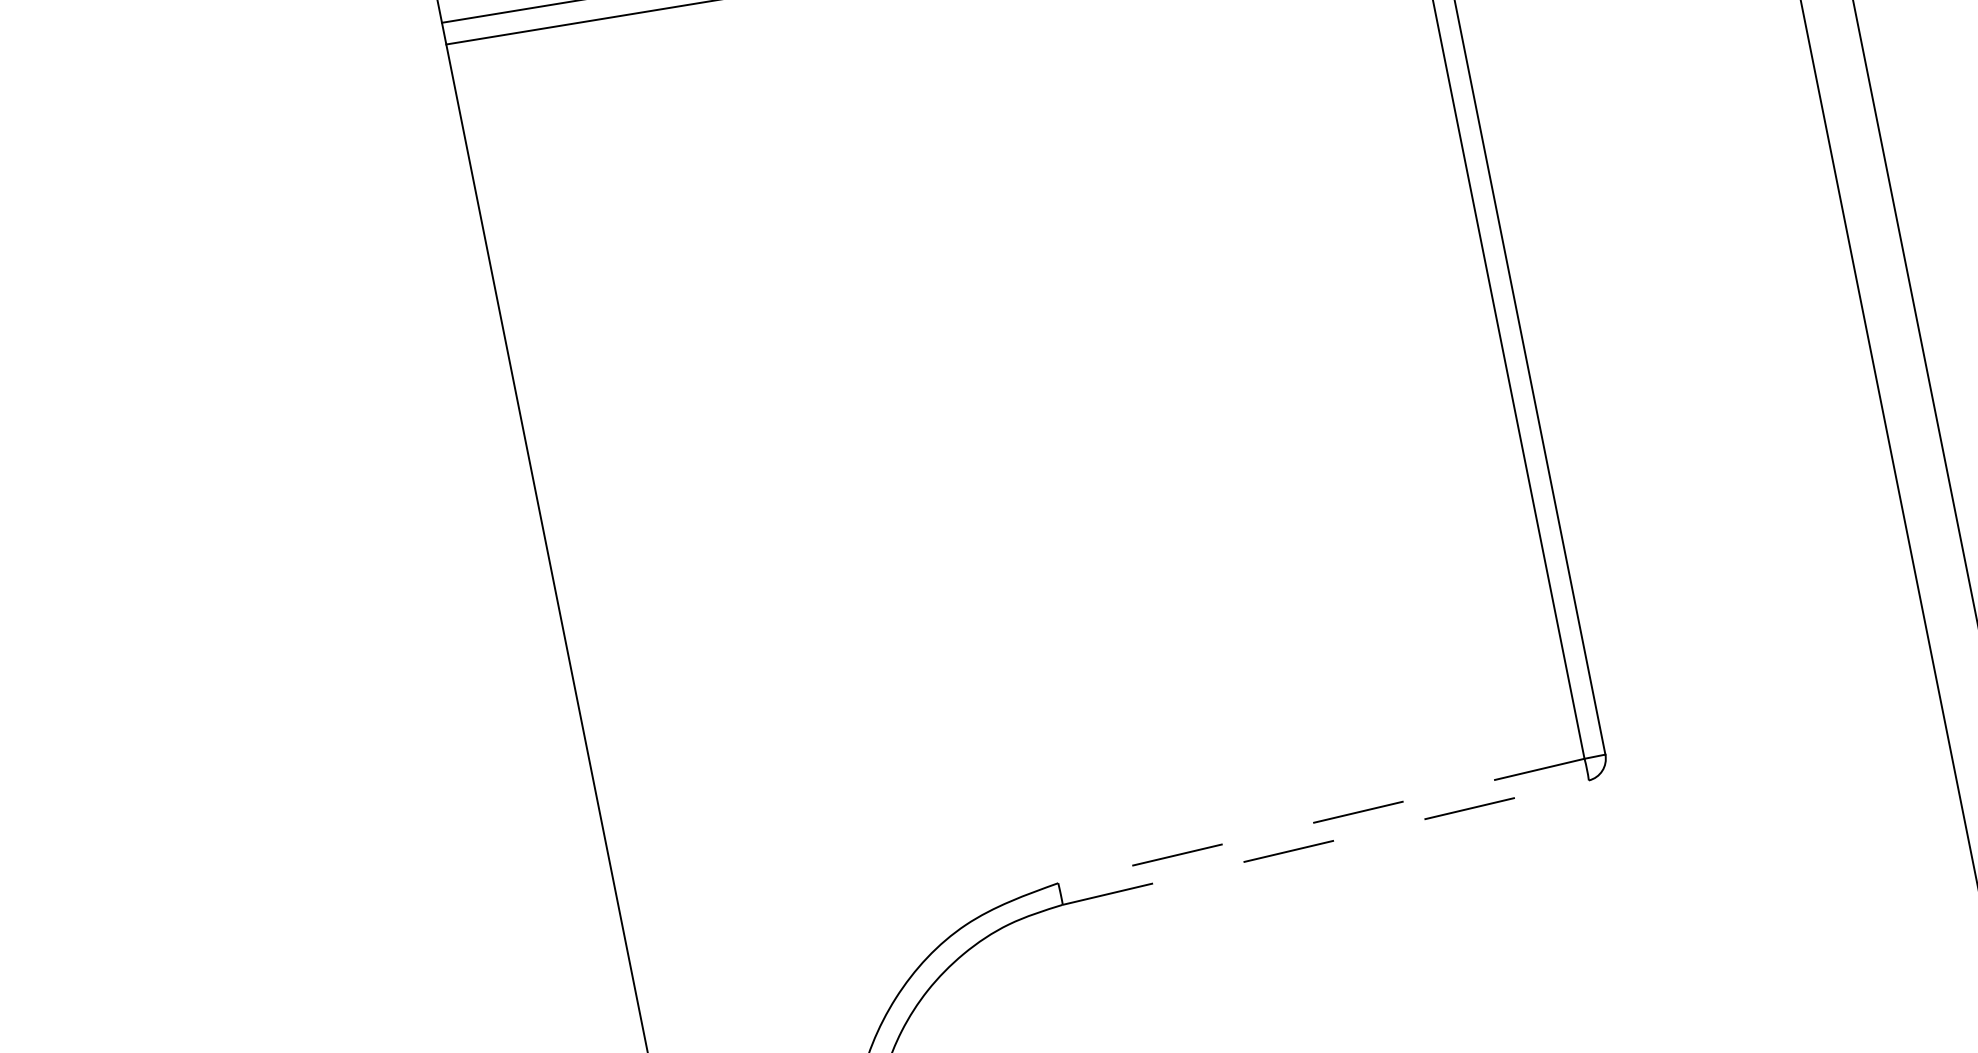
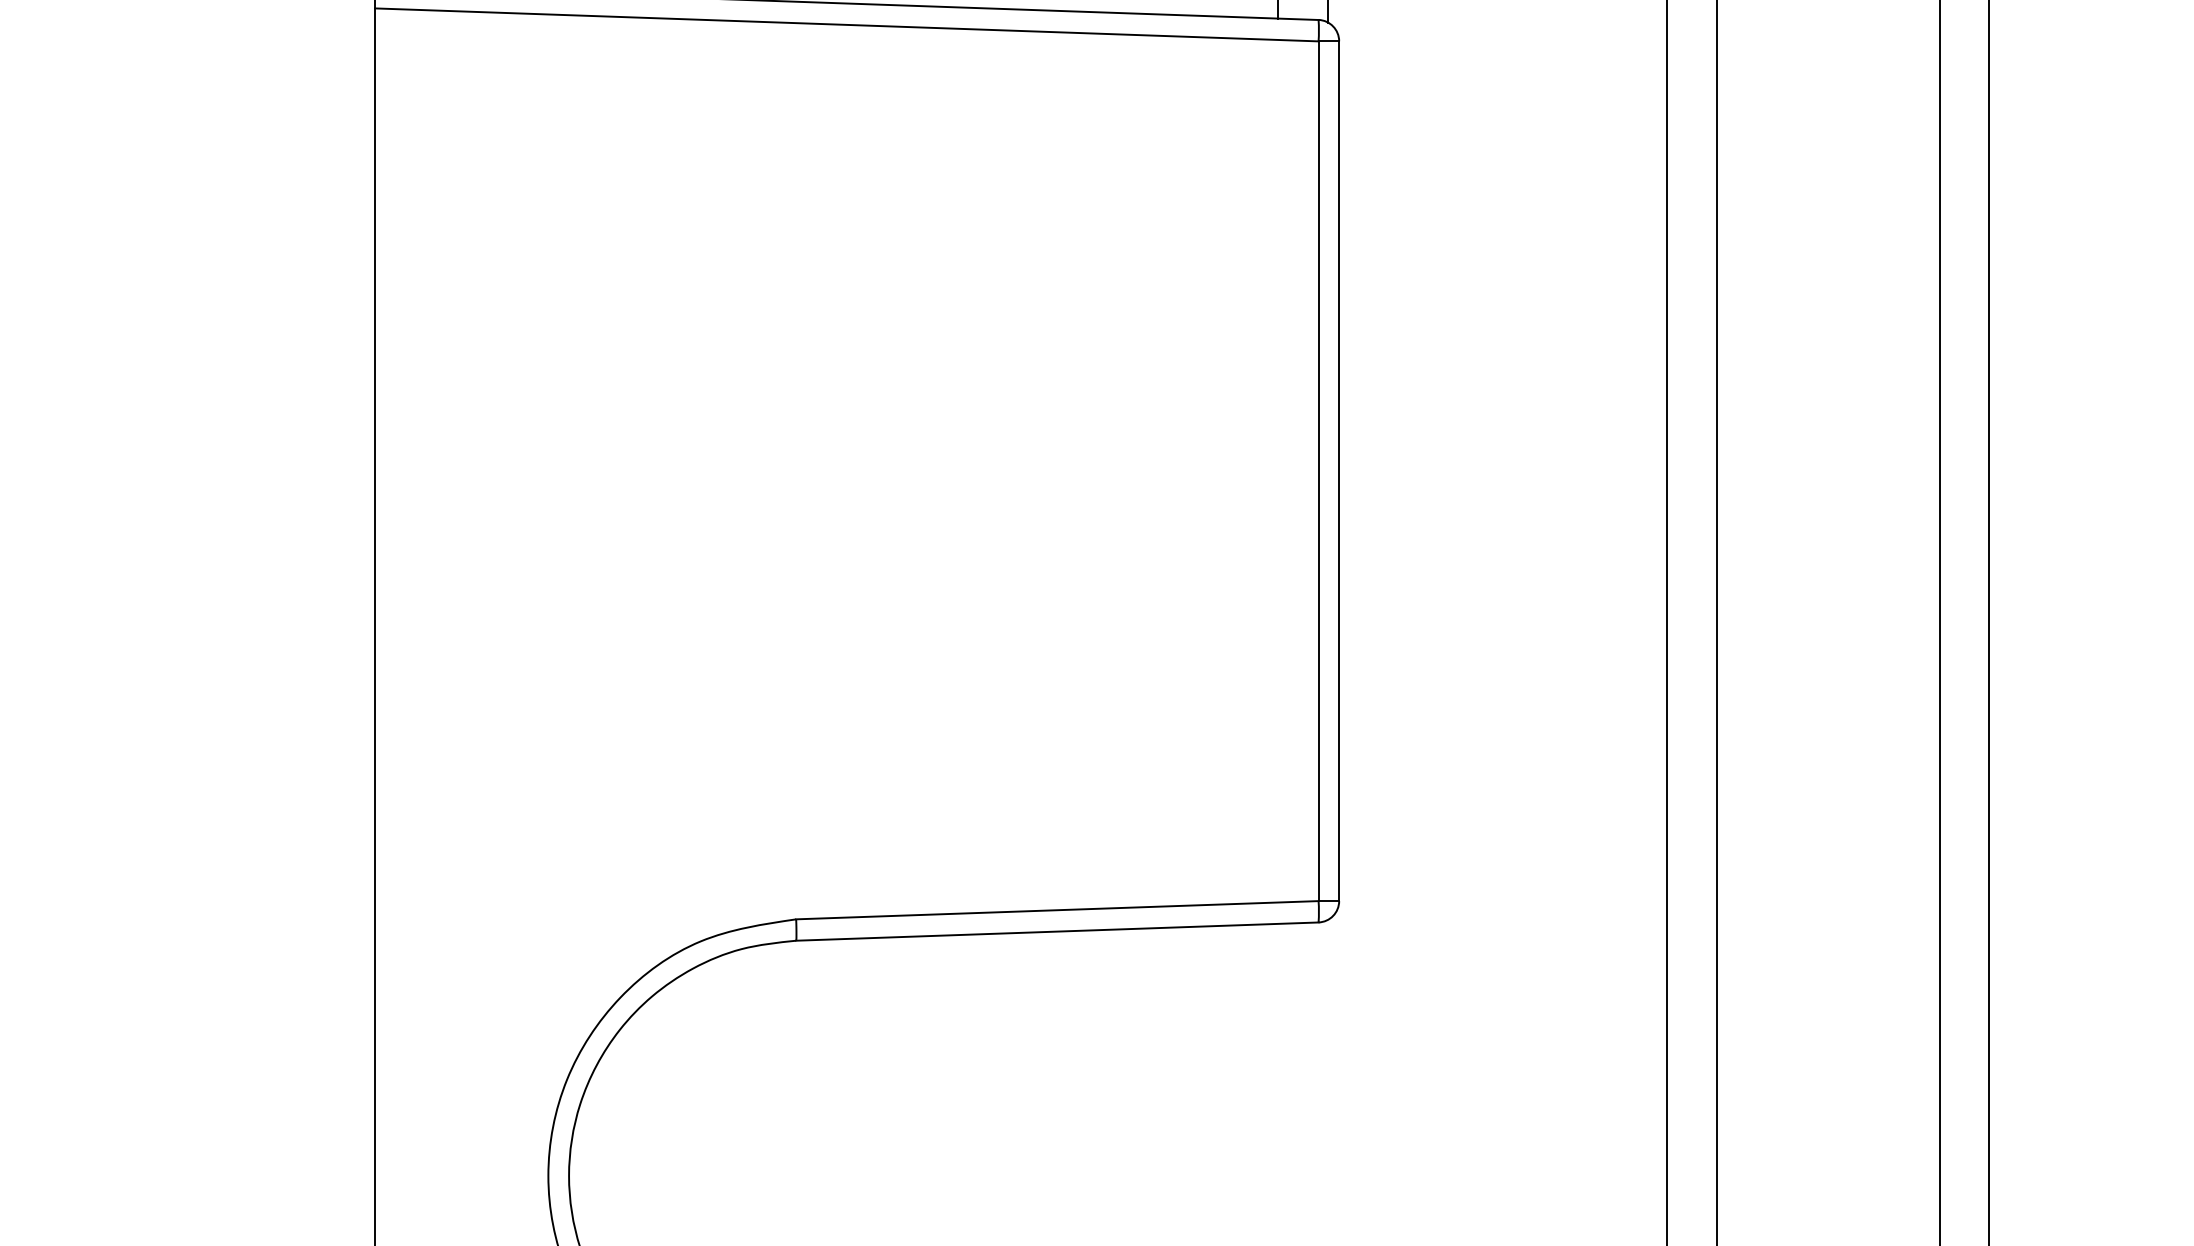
line: (1320, 821) -> (1056, 910), dashed -> solid
line: (1325, 842) -> (1057, 931), dashed -> solid

